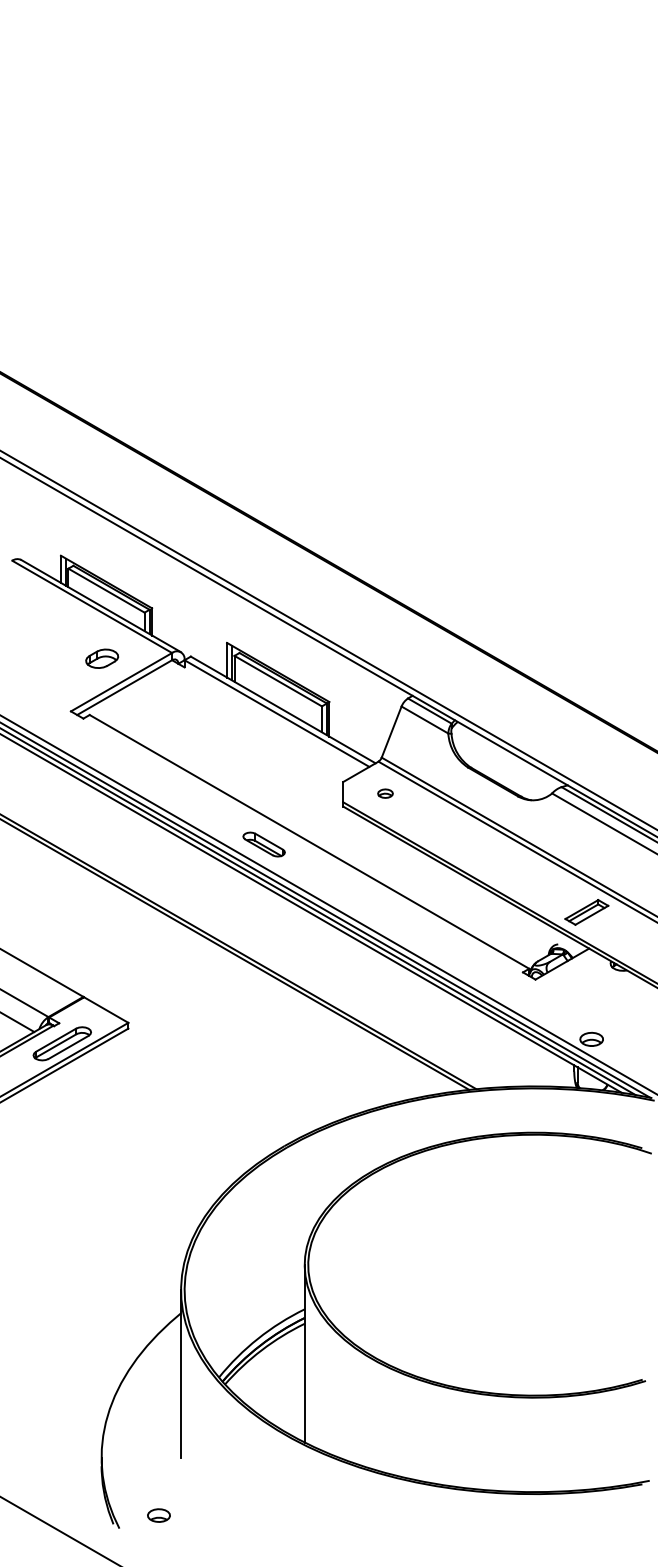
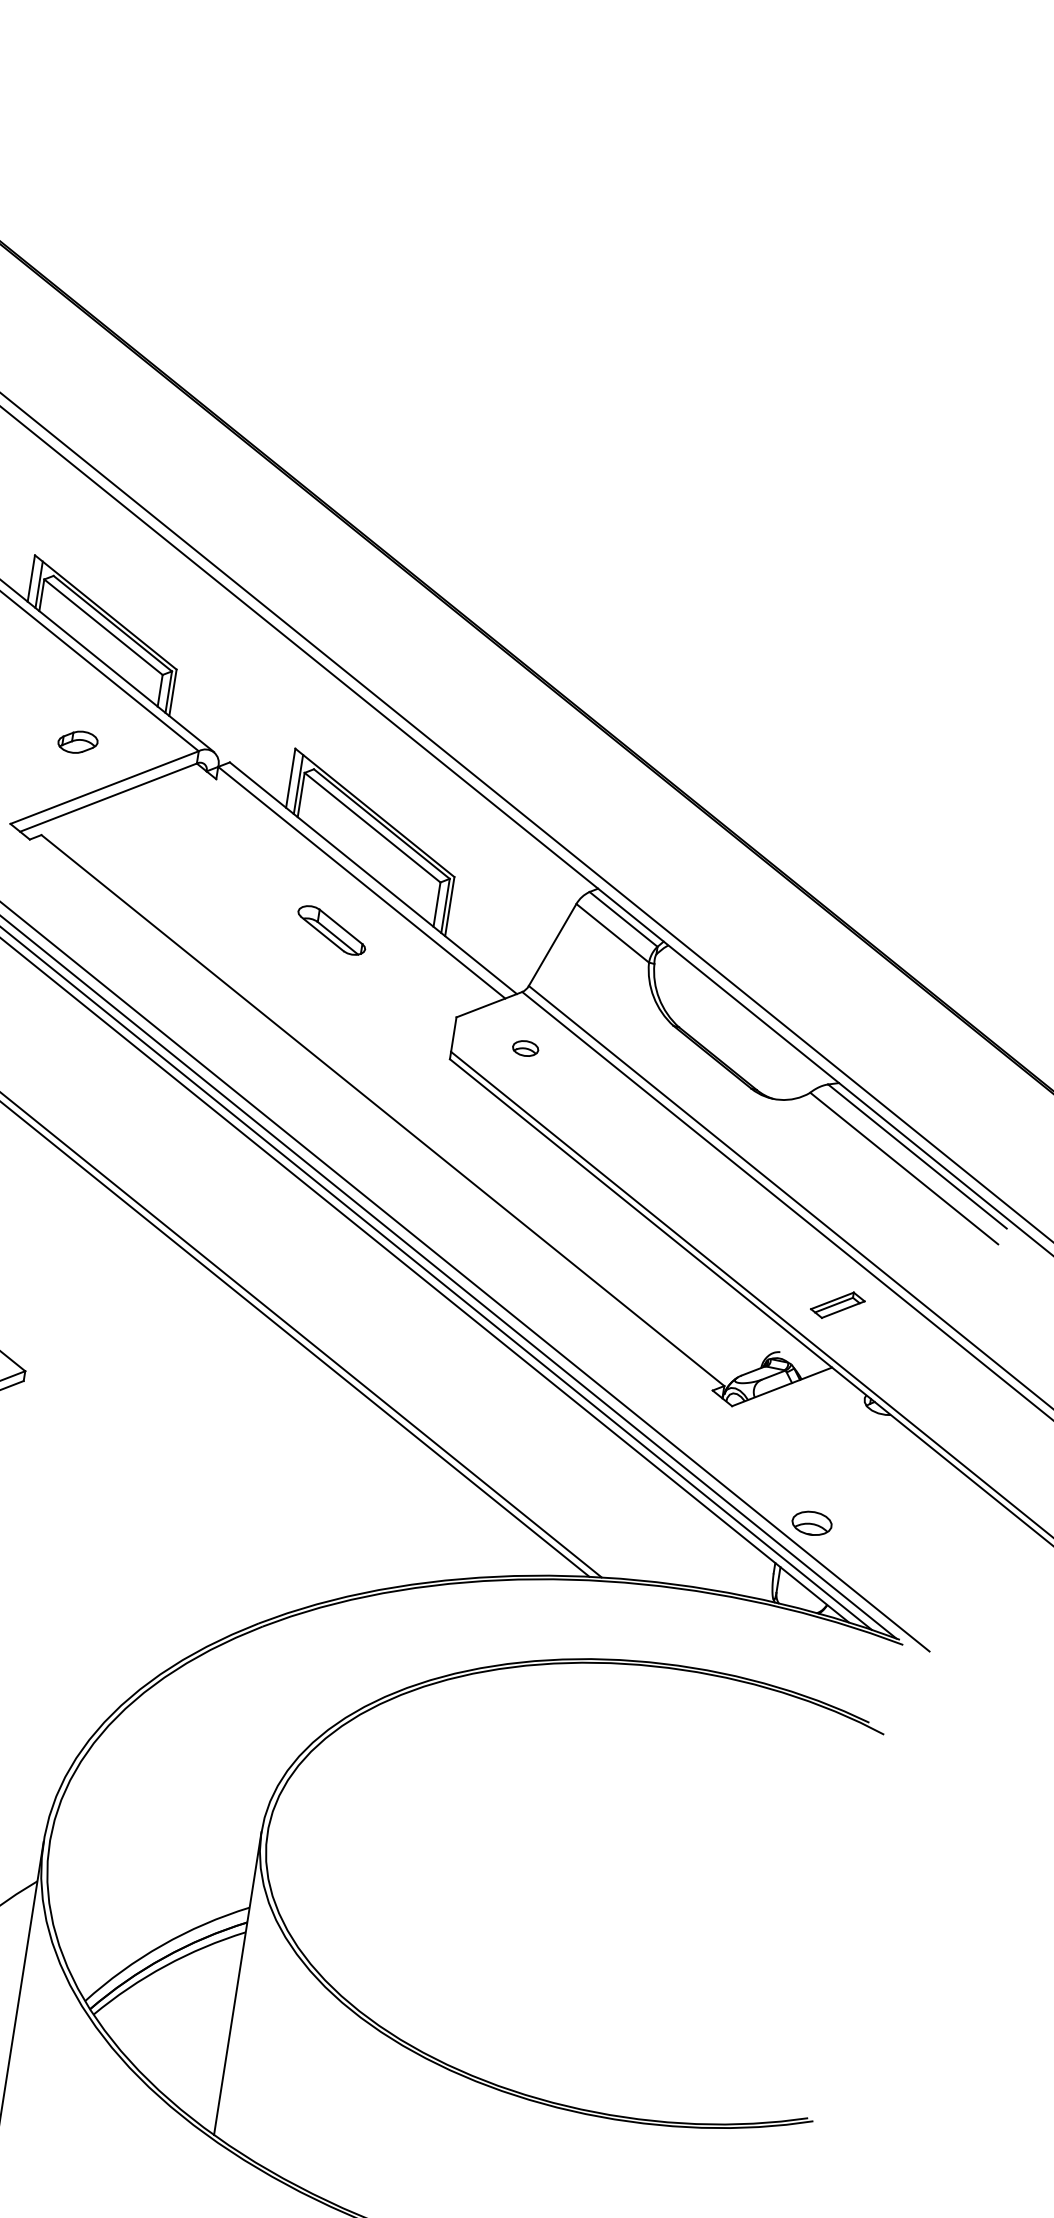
part: (102, 658) -> (78, 741), size x0.7
part: (263, 844) -> (330, 930), moved
part: (586, 912) -> (837, 1305), size x0.7

